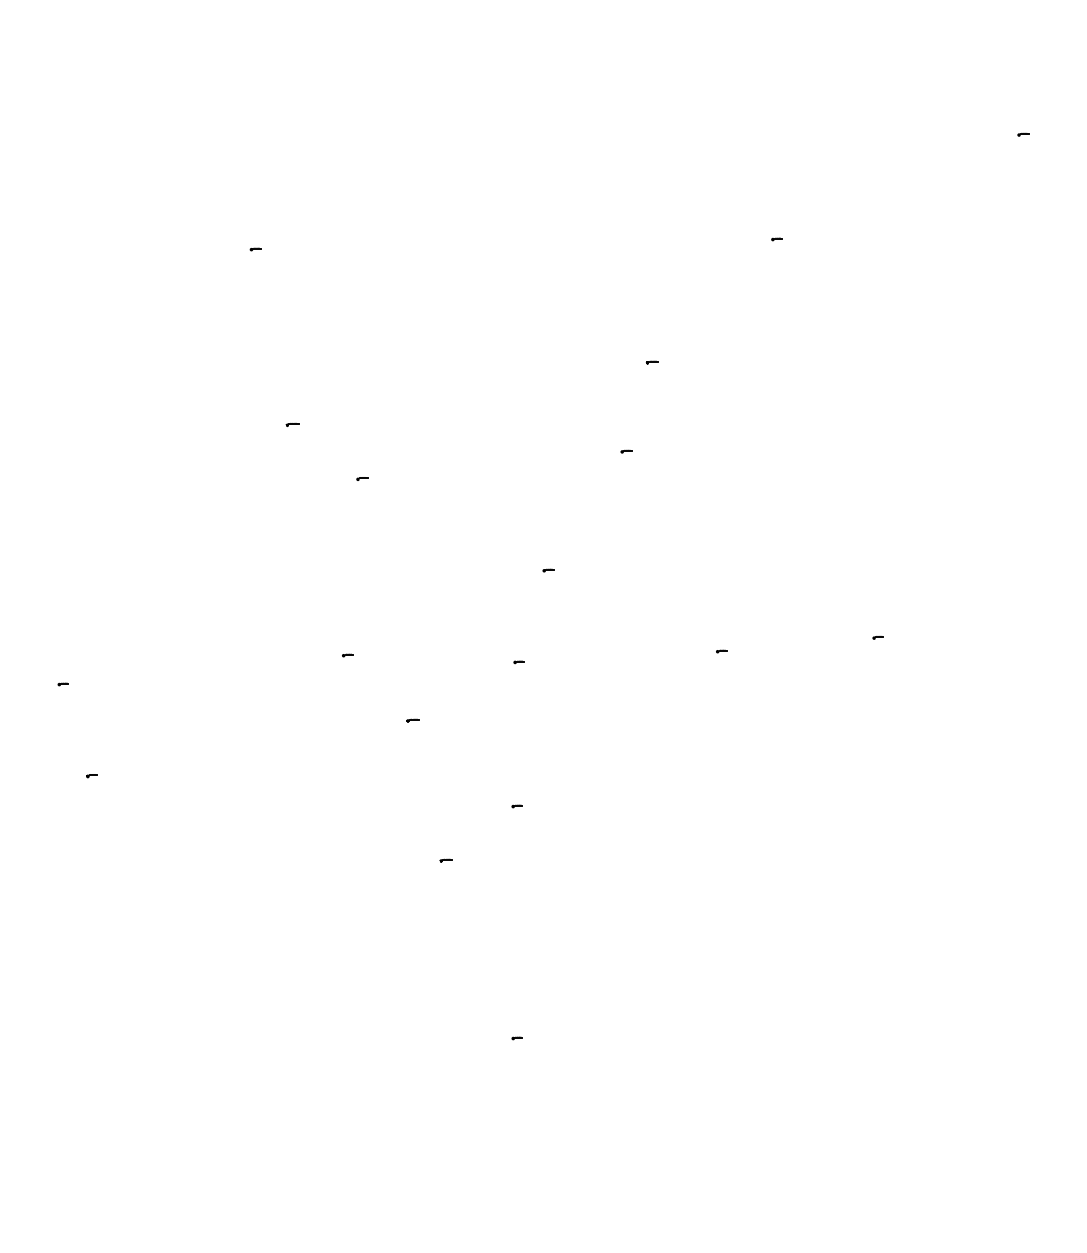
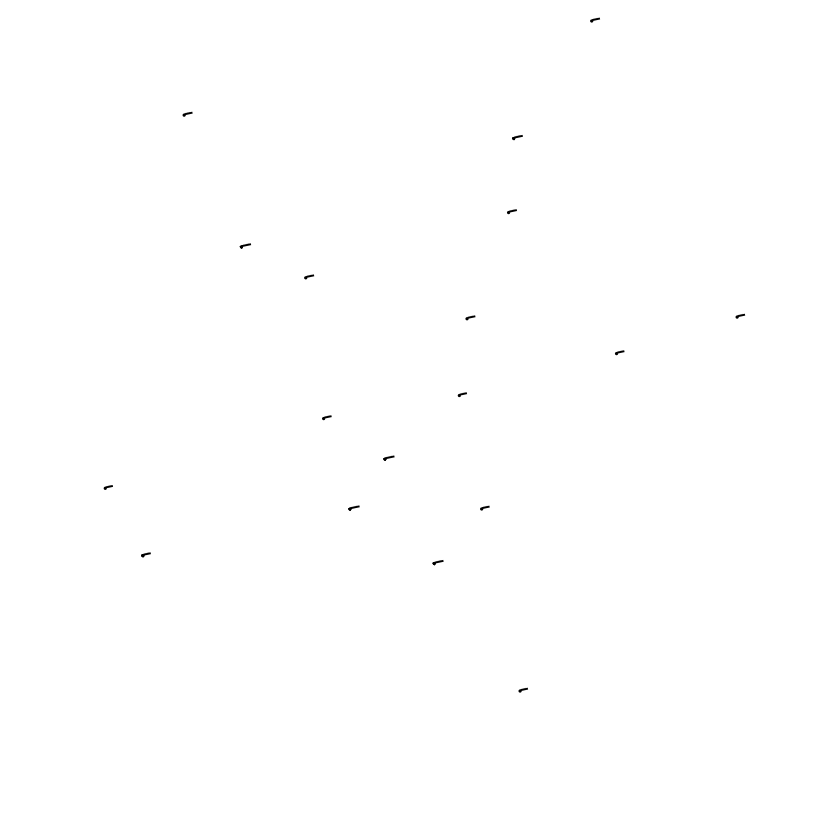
part: (357, 772) -> (353, 507), added

